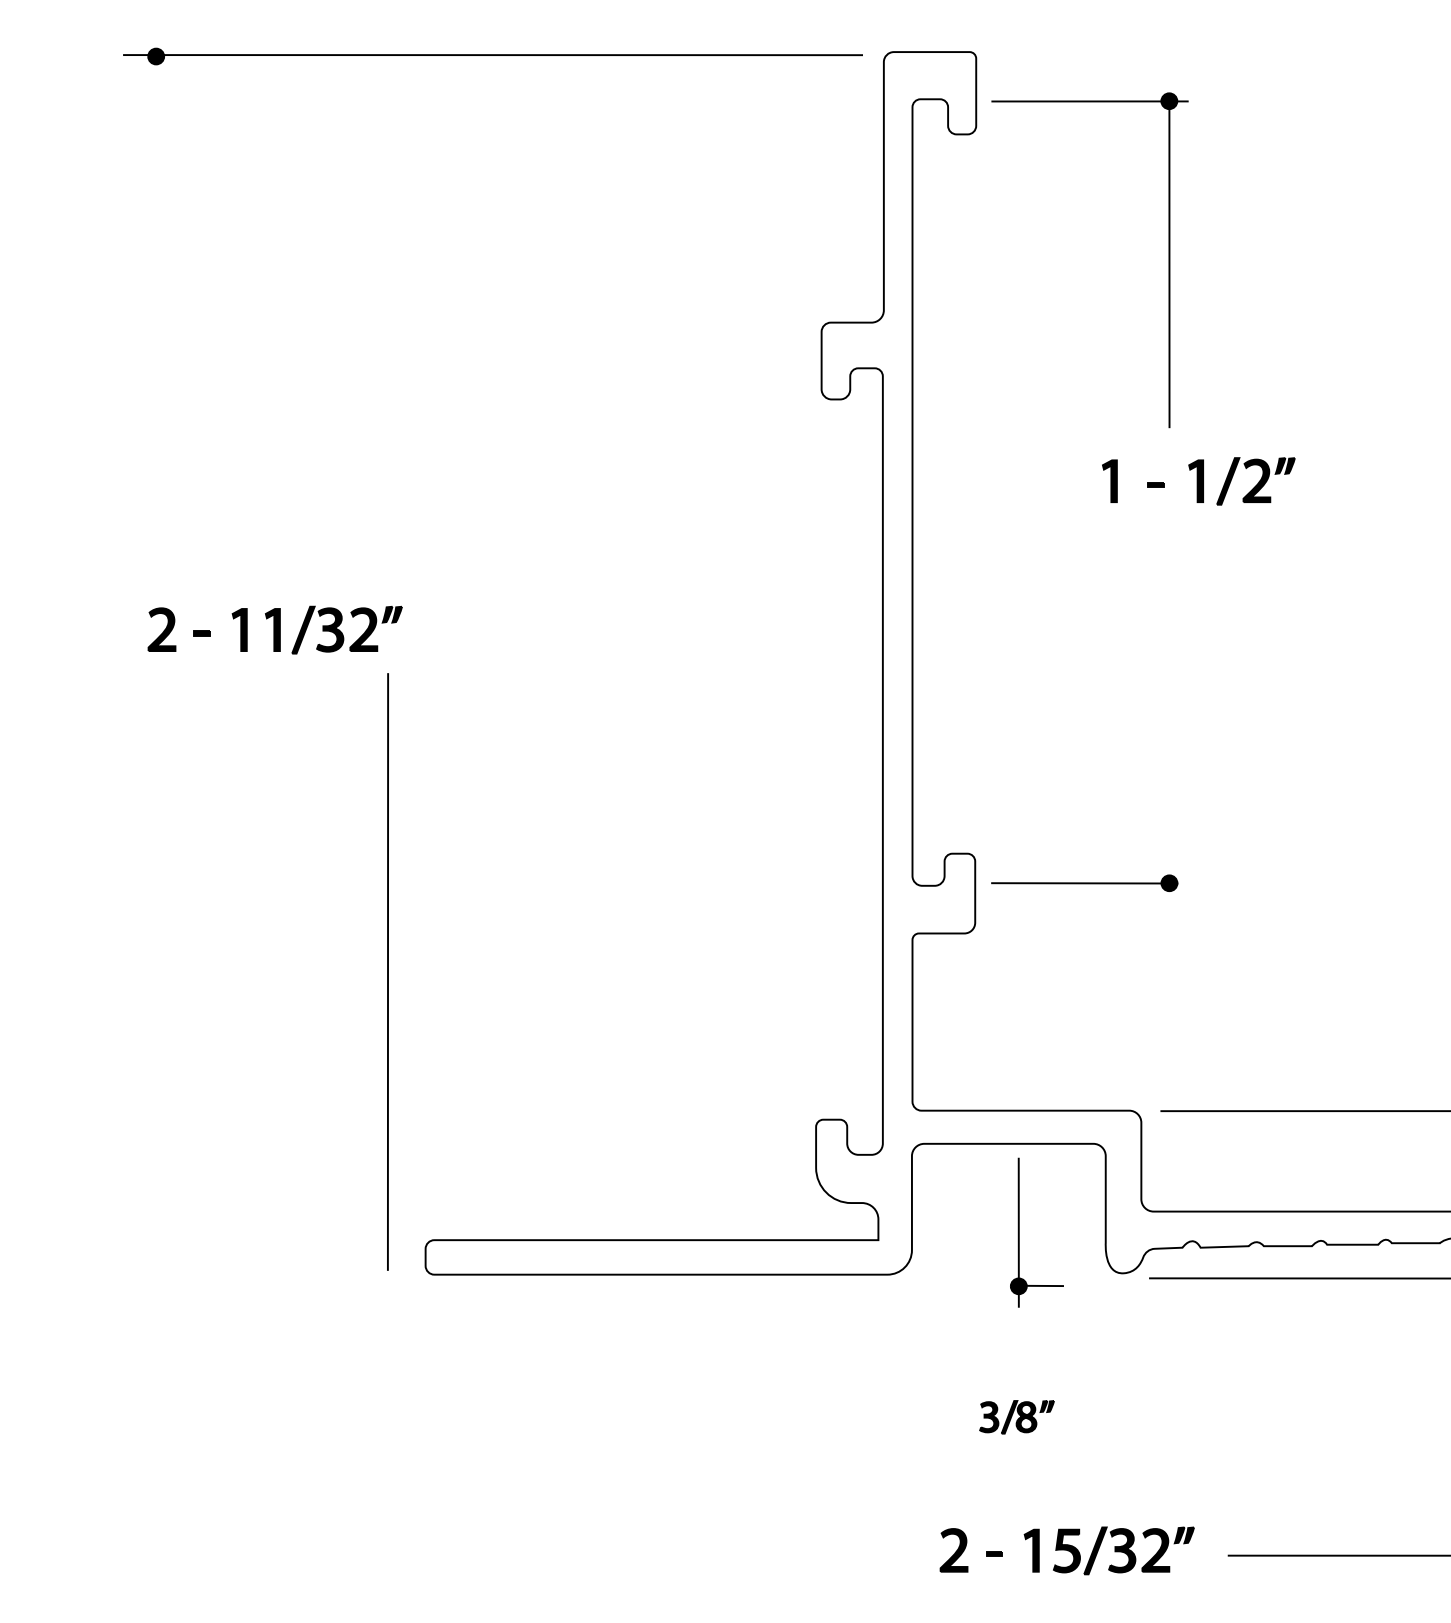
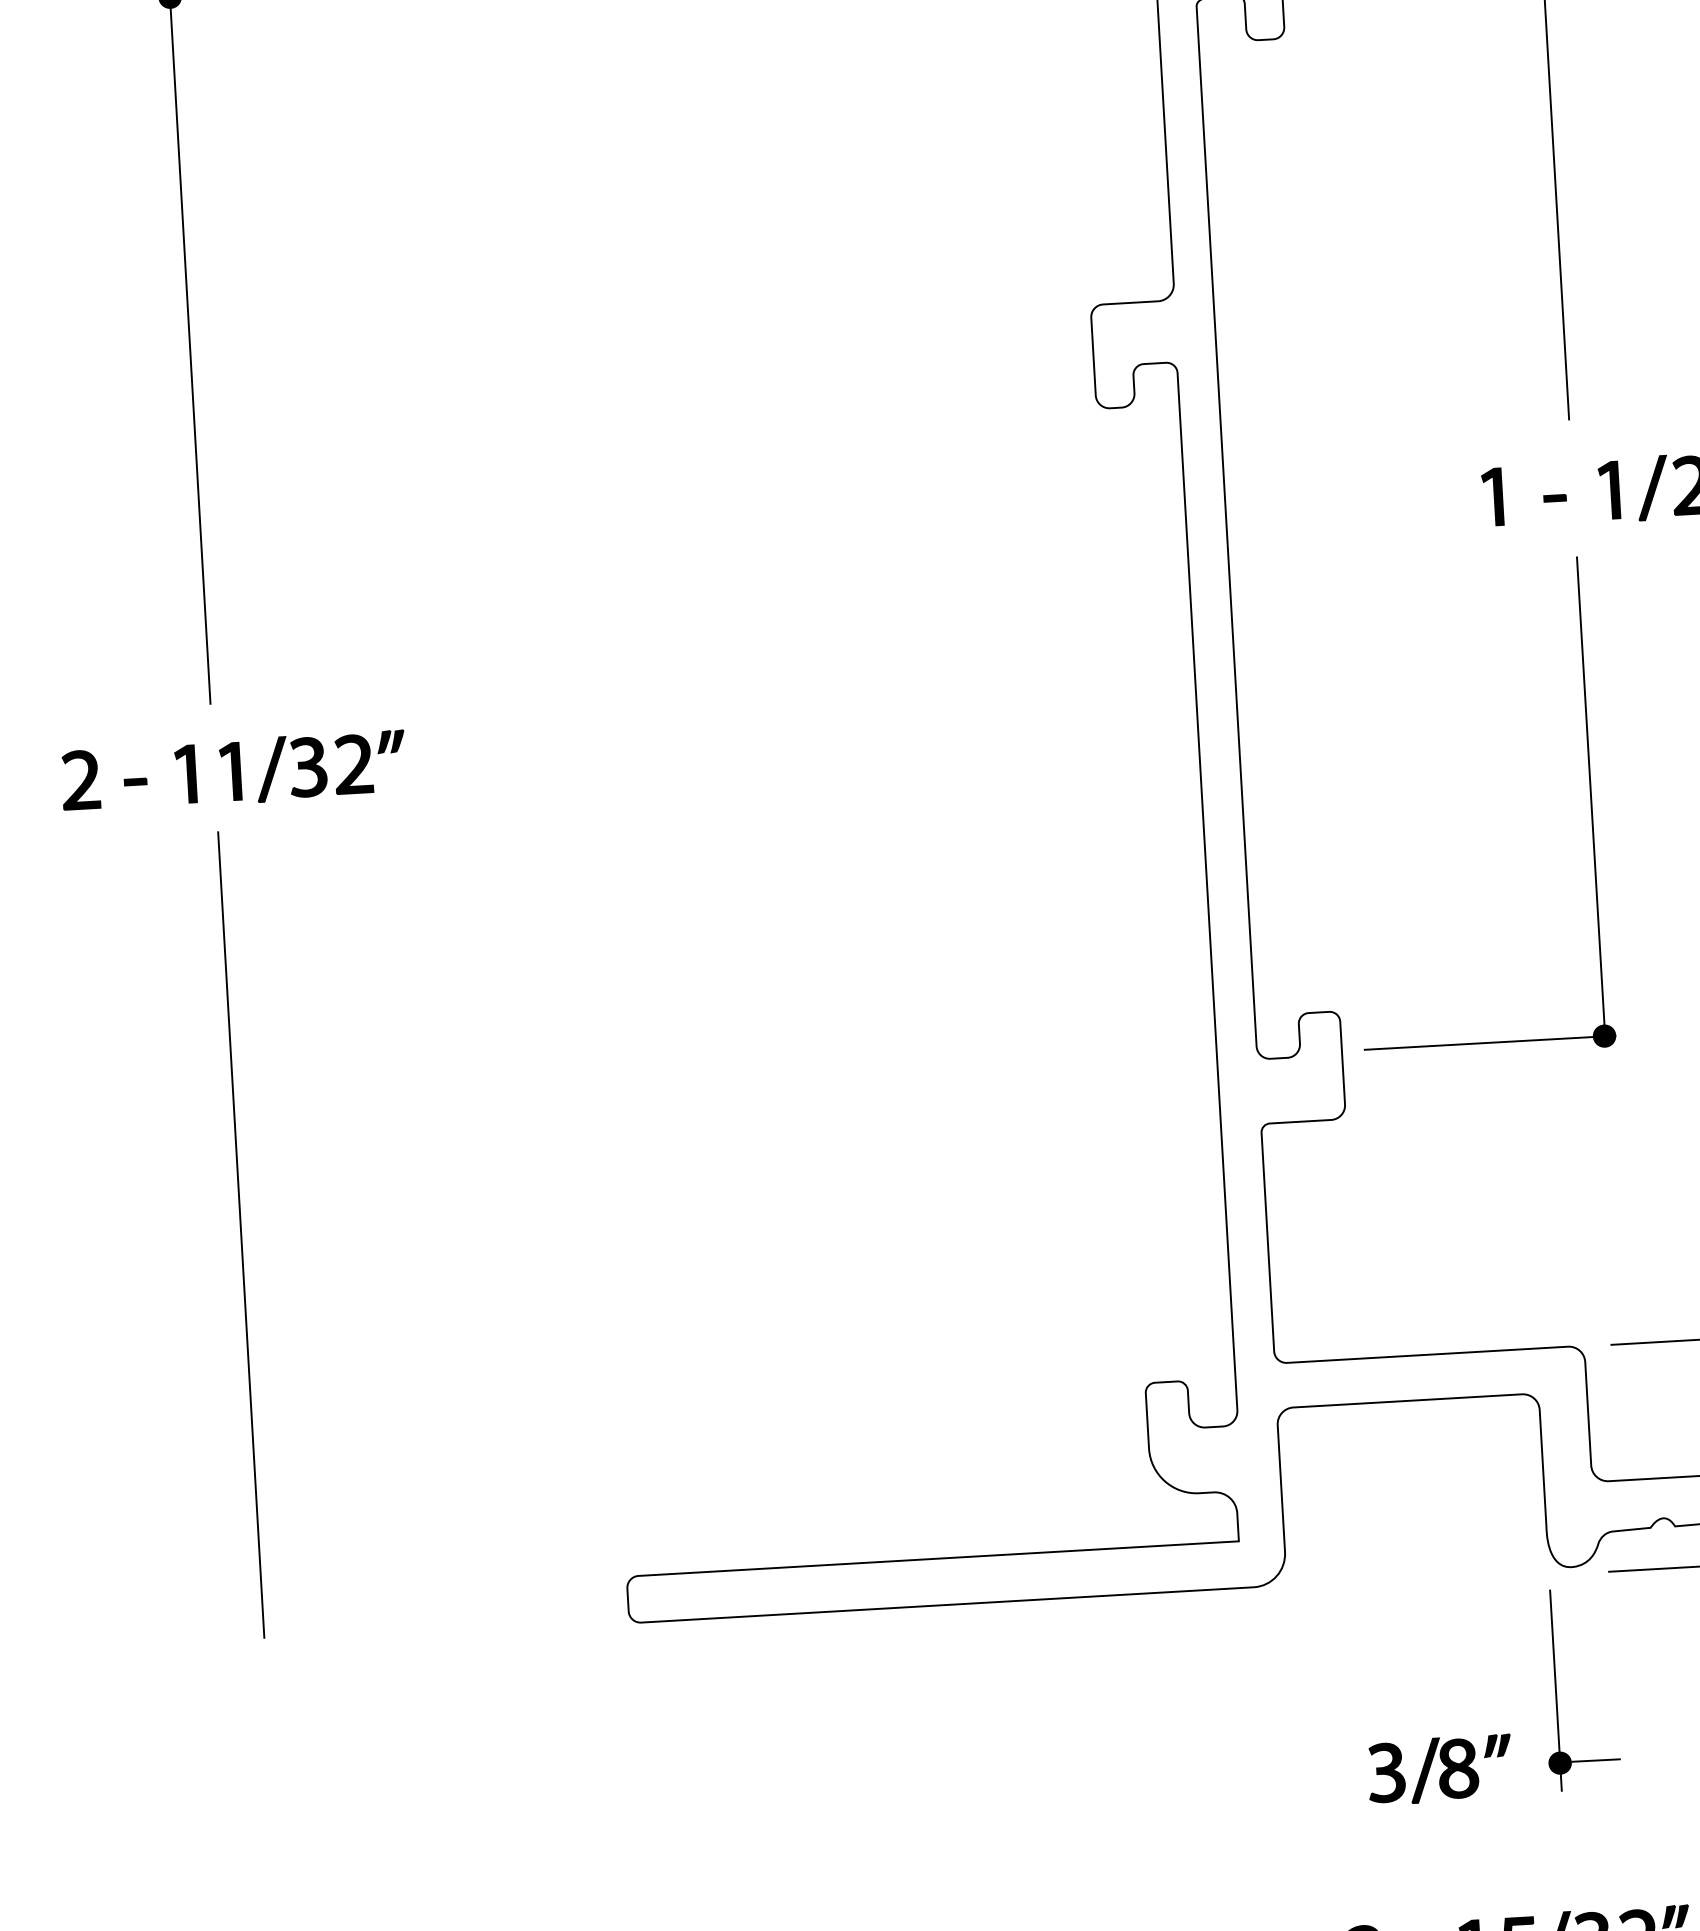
line: (155, 320) -> (189, 354), added
part: (274, 629) -> (232, 770), moved
line: (1169, 707) -> (1590, 798), added
line: (387, 971) -> (240, 1234), moved
part: (1019, 1232) -> (1556, 1690), moved
part: (1016, 1417) -> (1439, 1770), size x1.43

